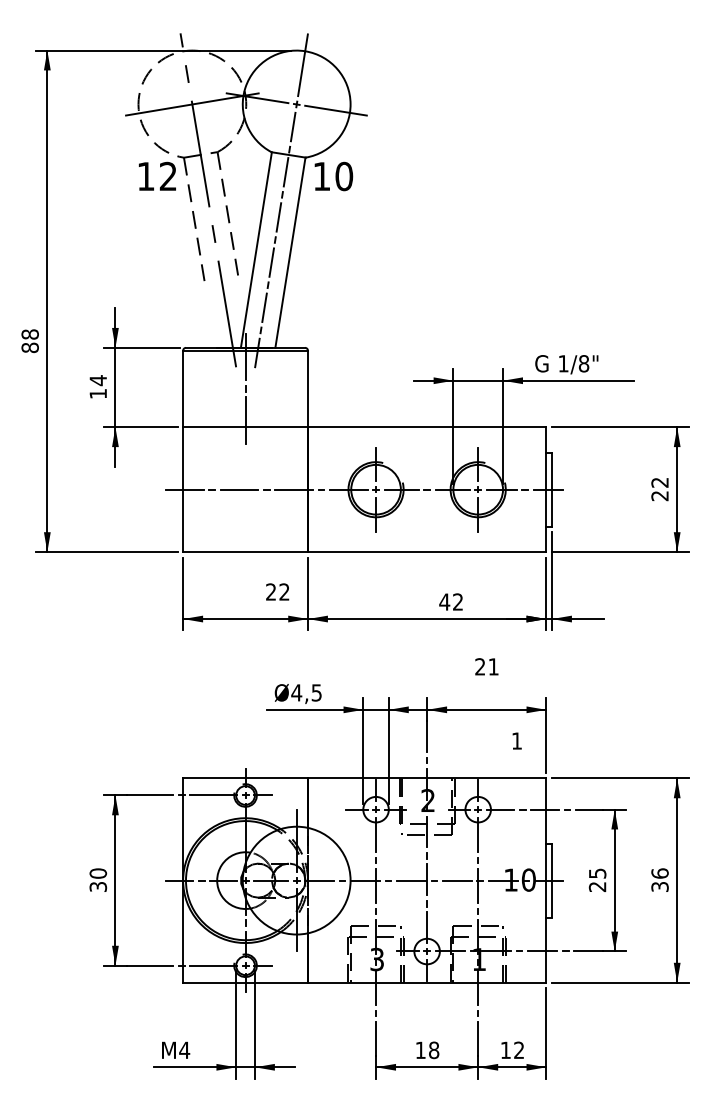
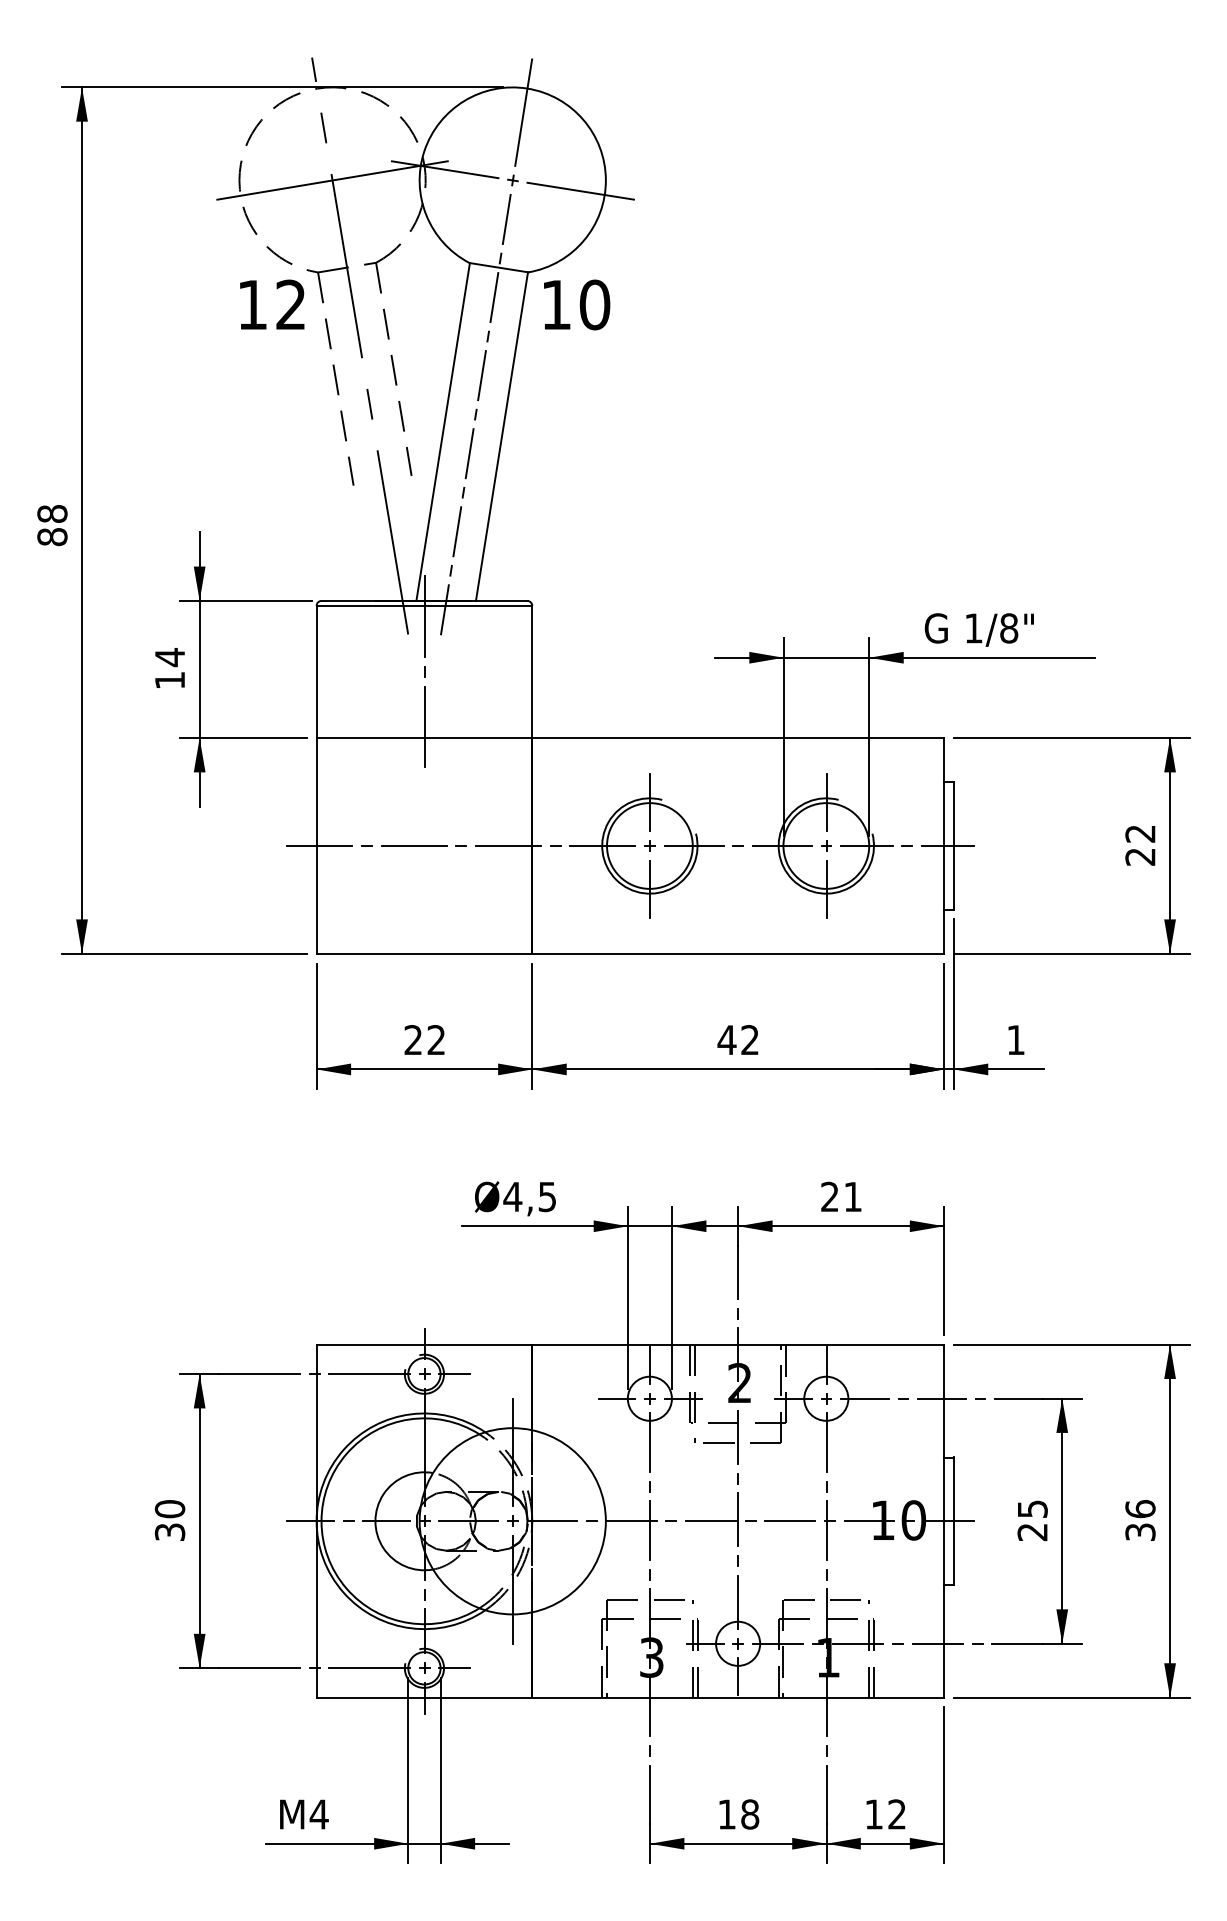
text: (29, 340) -> (51, 524), moved
text: (277, 591) -> (424, 1039), moved
text: (450, 601) -> (737, 1039), moved
text: (486, 666) -> (840, 1196), moved
text: (516, 740) -> (1015, 1039), moved

